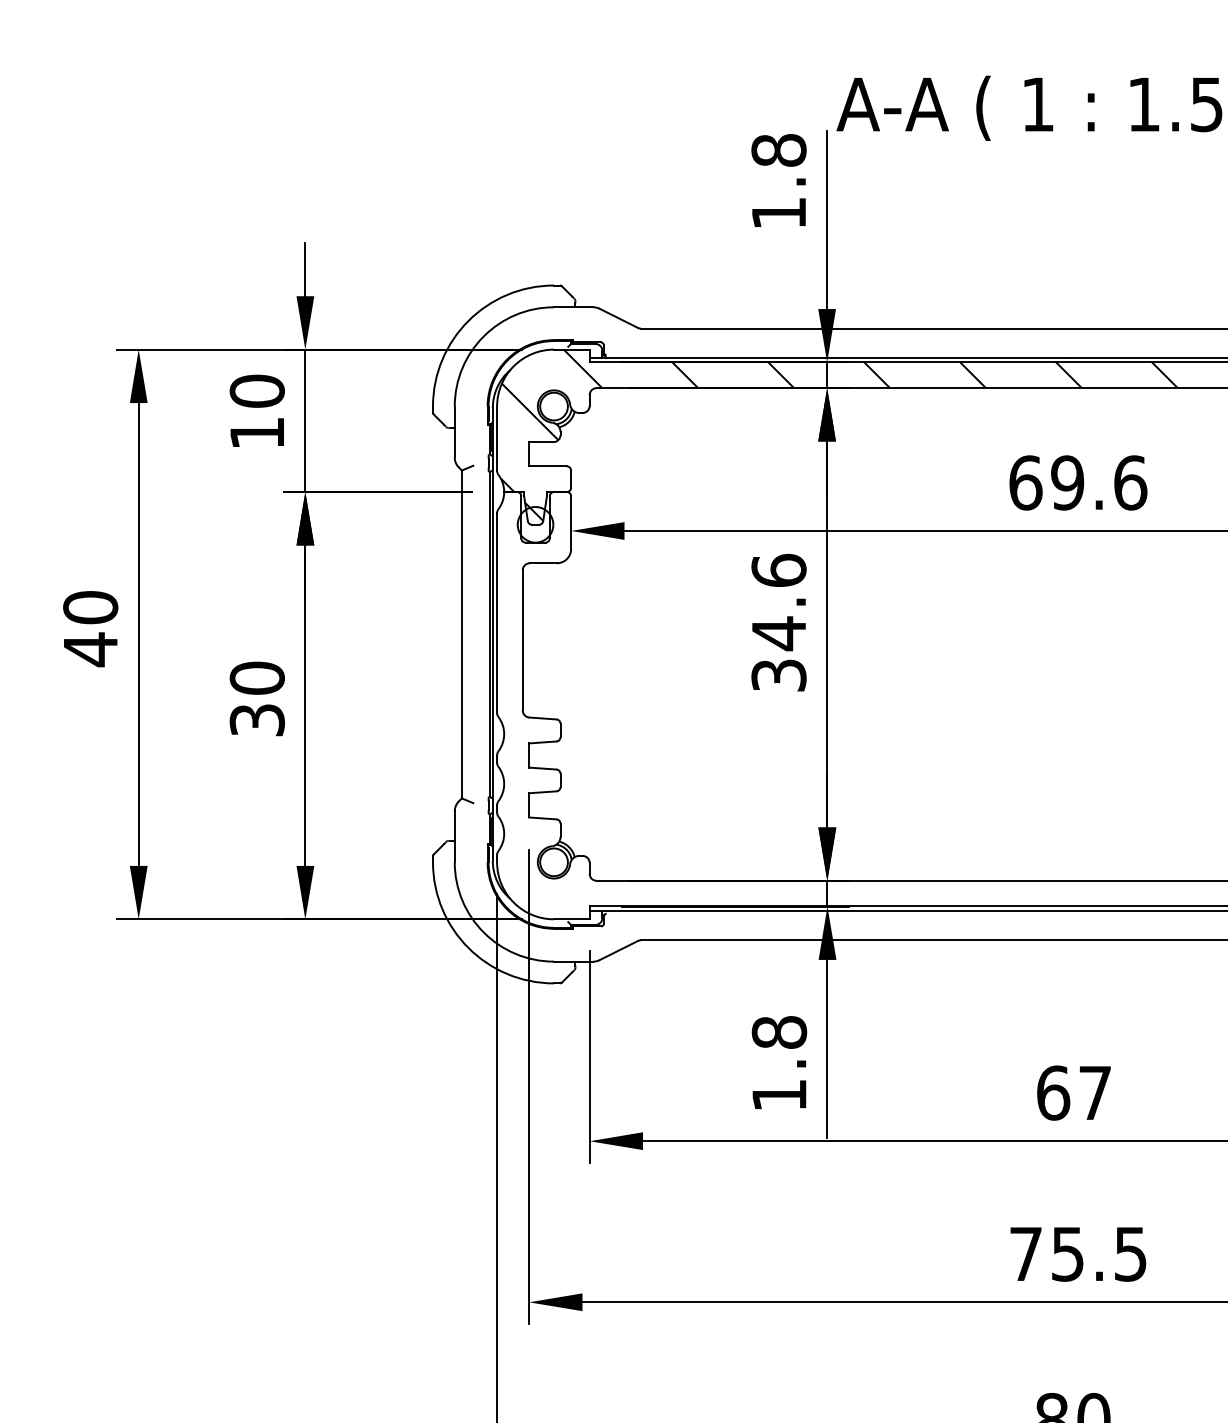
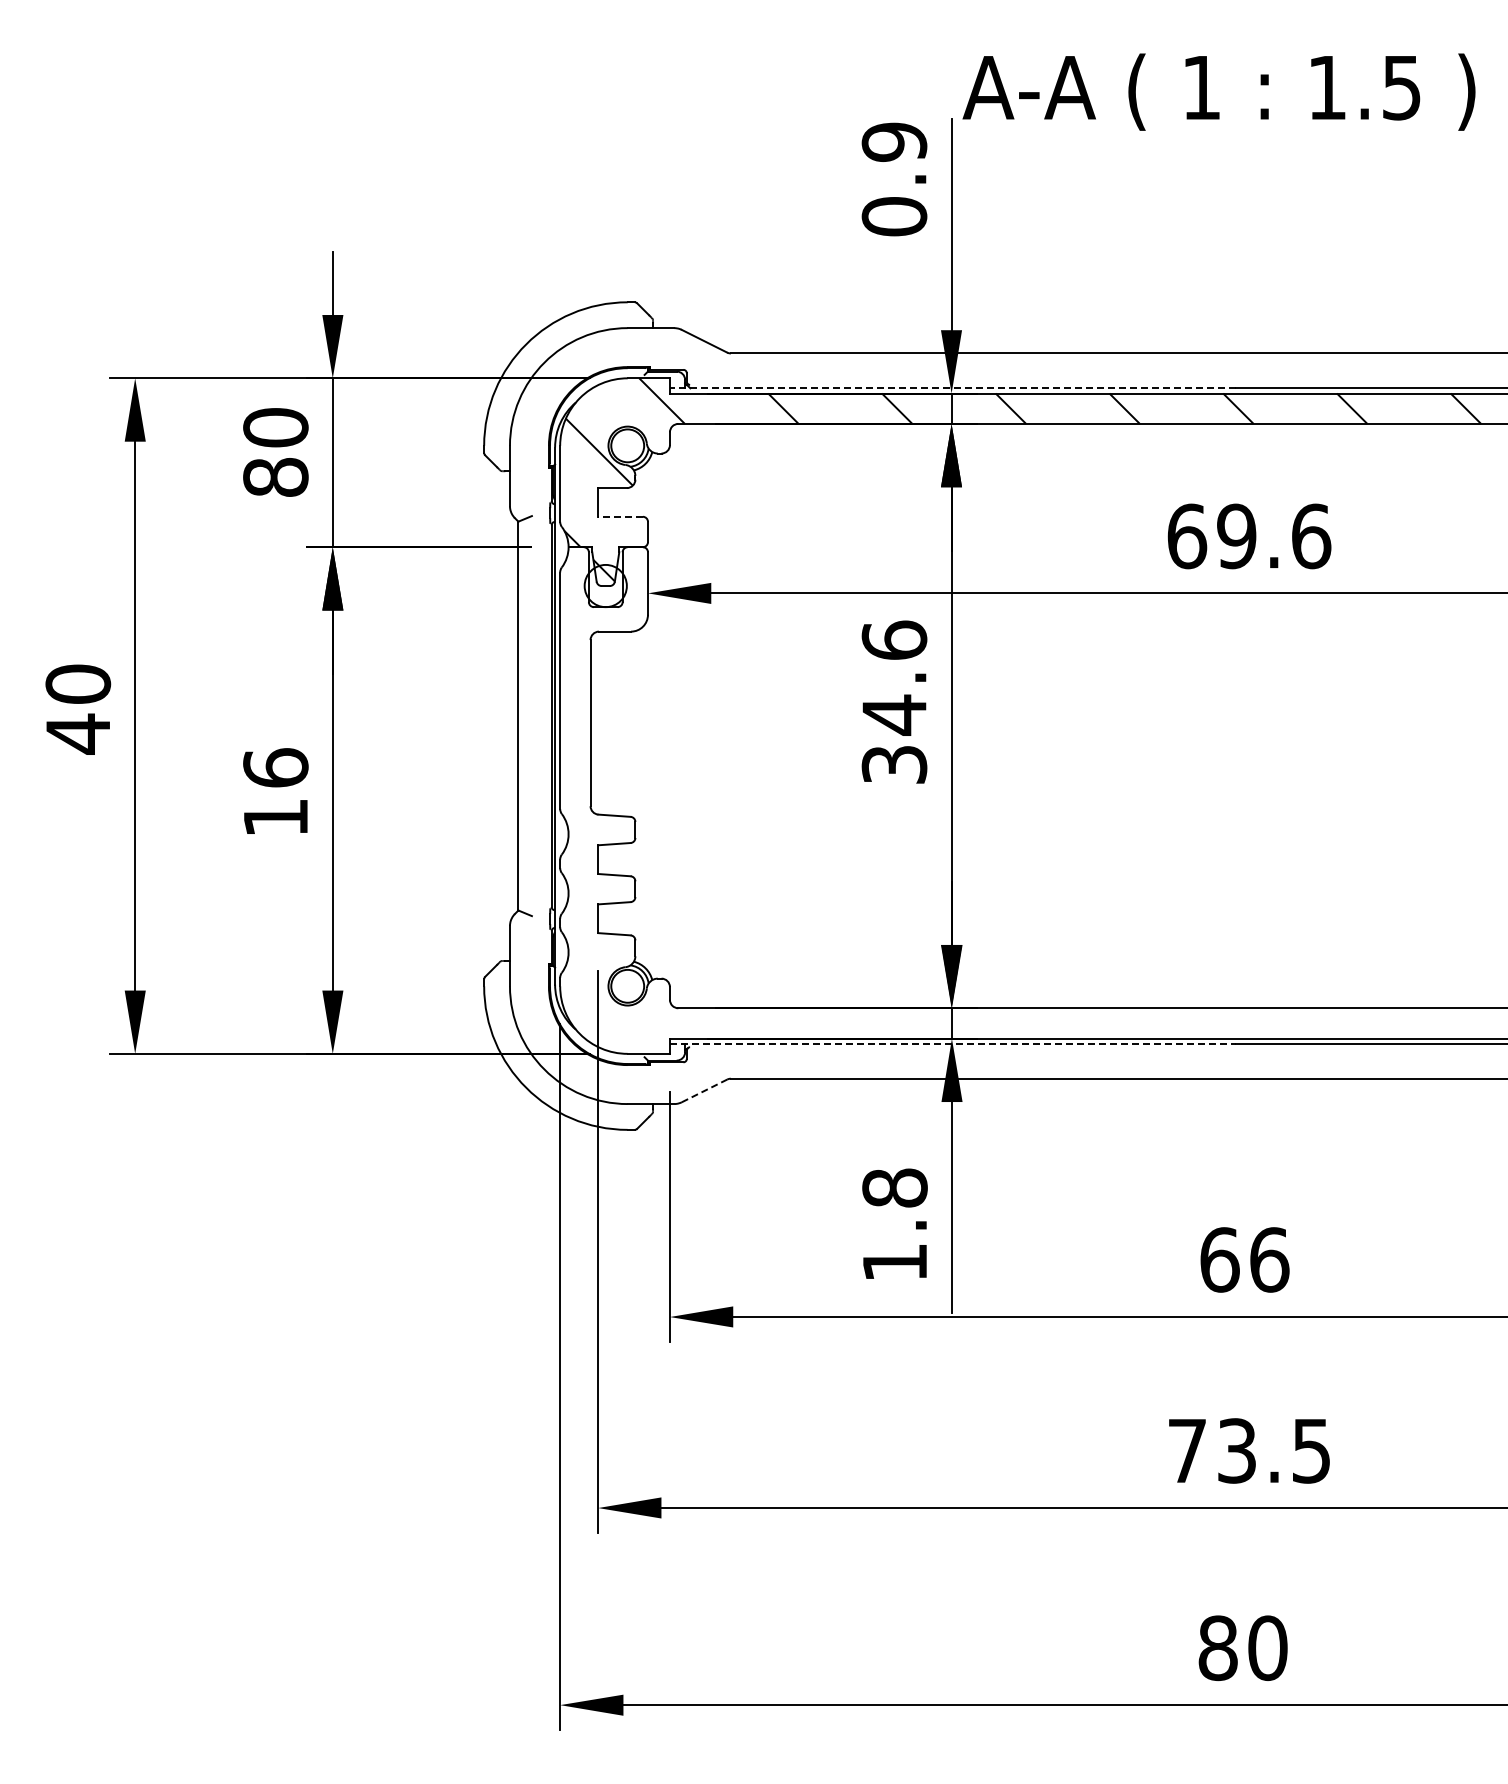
text: (779, 181) -> (894, 179), 1.8 -> 0.9
line: (827, 358) -> (952, 388), solid -> dashed
text: (257, 433) -> (275, 477), 10 -> 80
line: (547, 466) -> (620, 516), solid -> dashed
text: (257, 698) -> (275, 792), 30 -> 16
line: (827, 910) -> (952, 1043), solid -> dashed
line: (618, 950) -> (704, 1090), solid -> dashed
text: (1095, 1092) -> (1269, 1259), 67 -> 66
text: (1067, 1253) -> (1236, 1450), 75.5 -> 73.5

